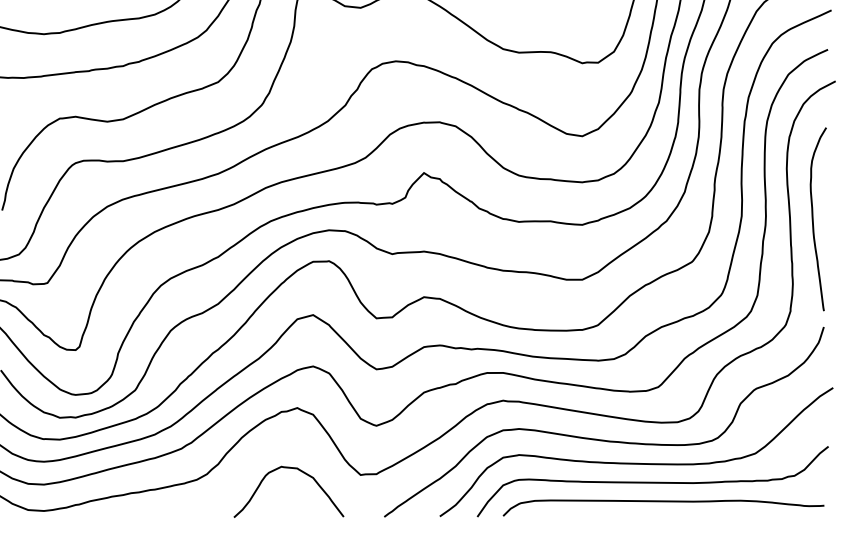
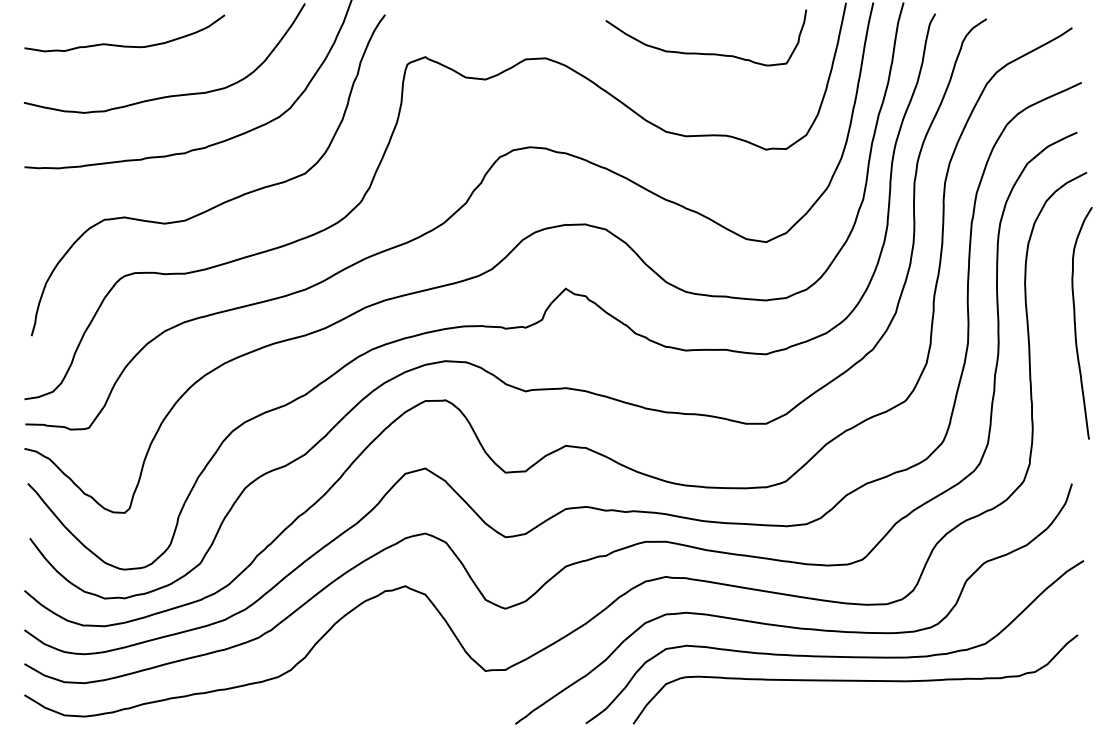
curve: (813, 219) -> (1075, 323), moved
curve: (292, 469) -> (399, 663), removed
curve: (663, 502) -> (868, 705), removed

